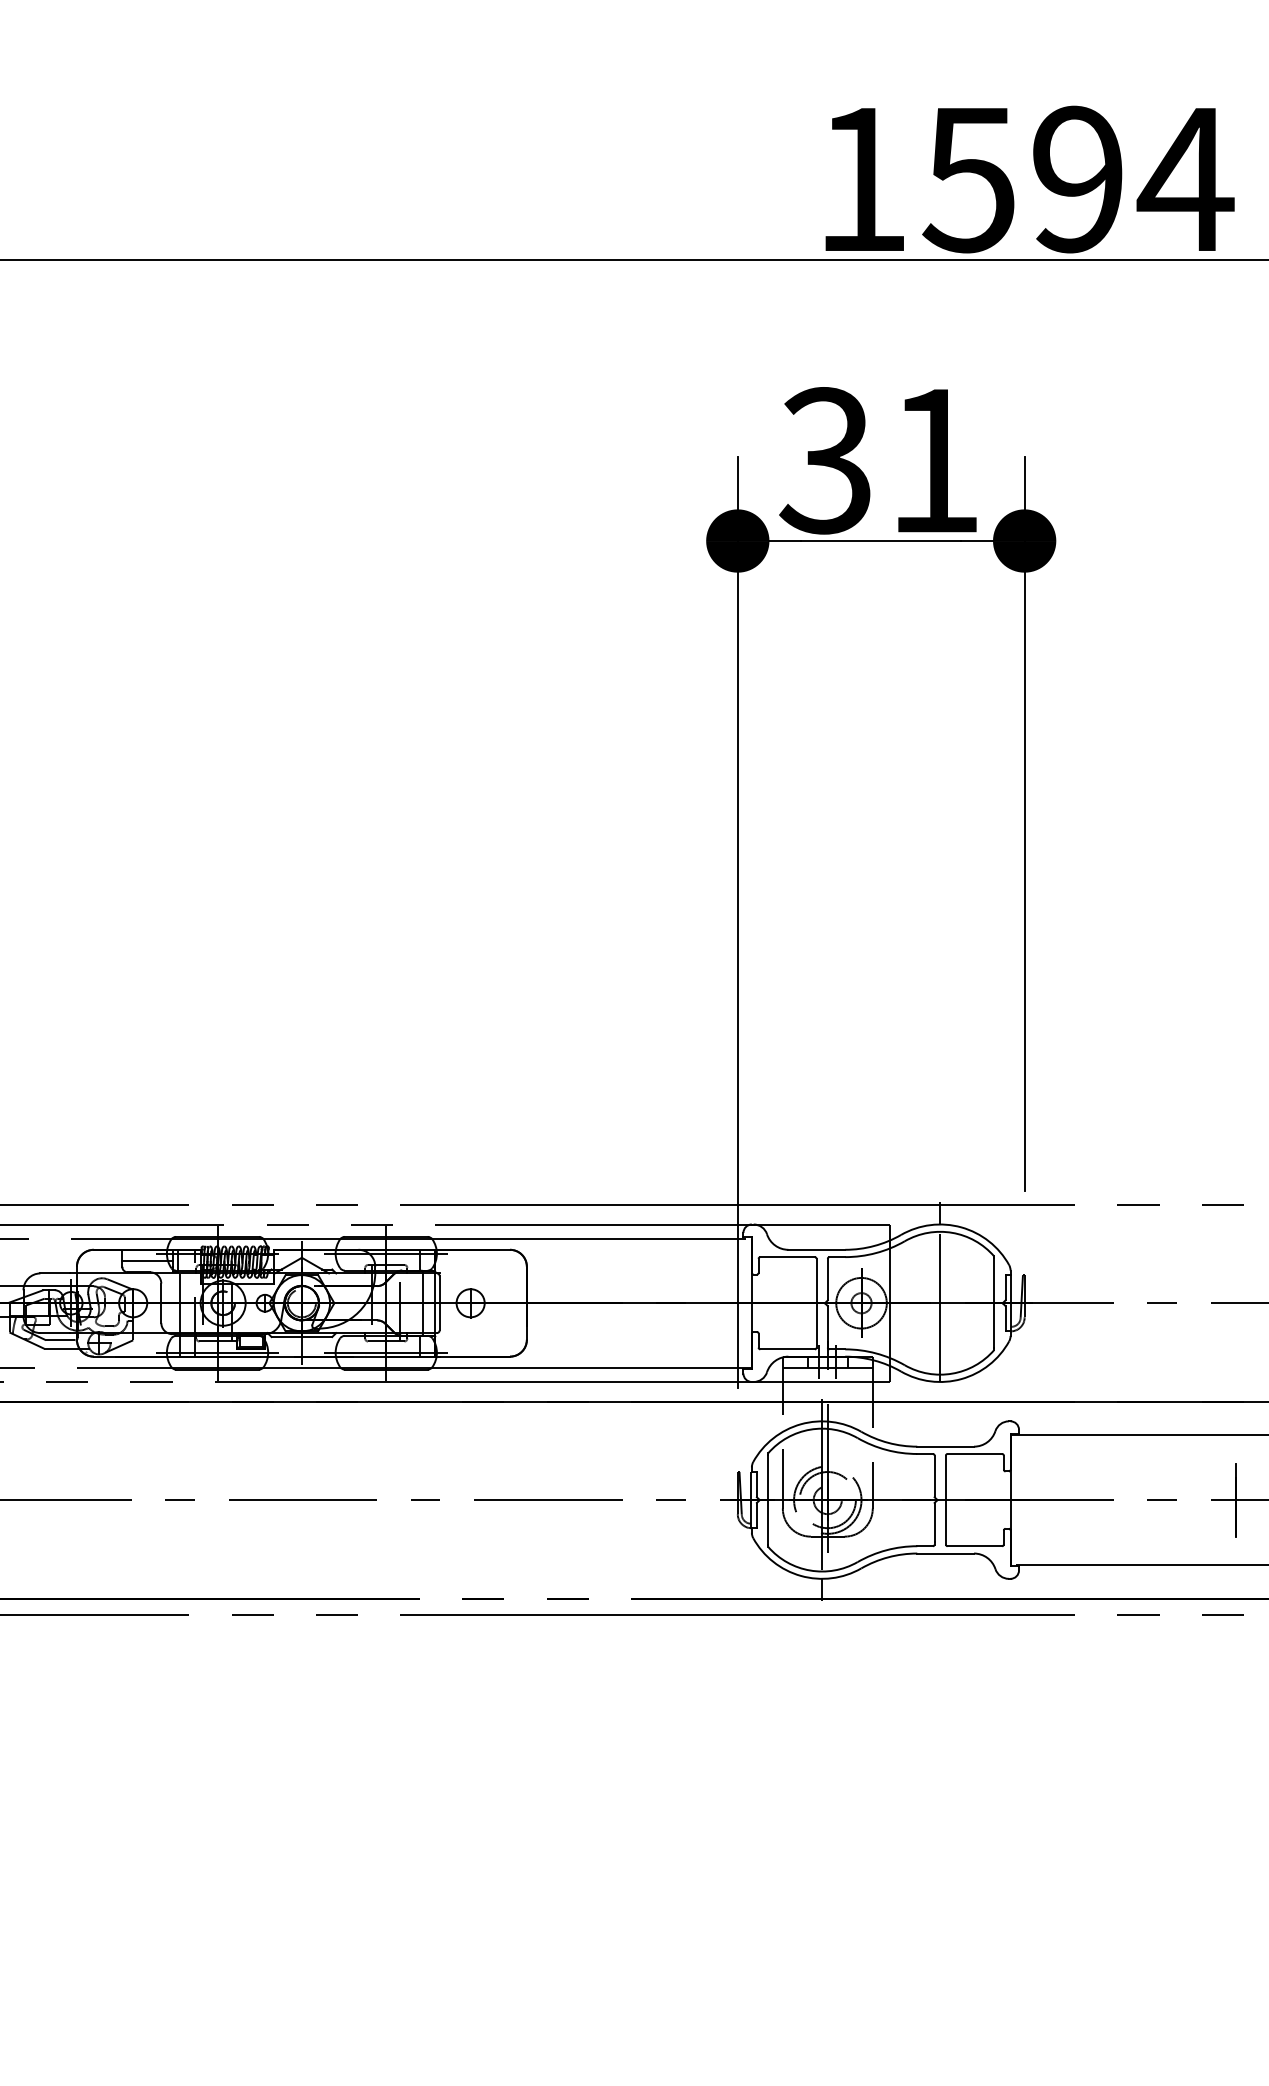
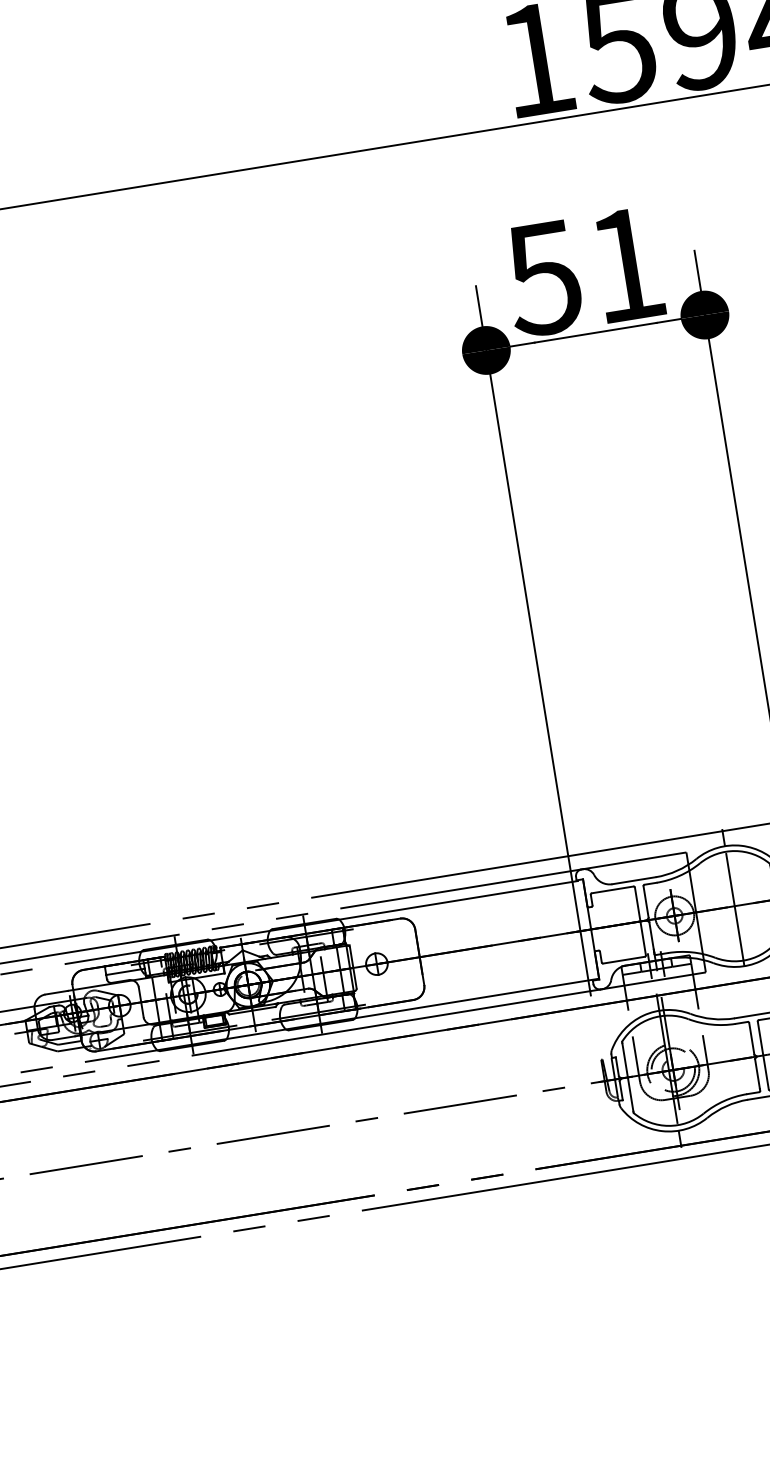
text: (824, 460) -> (542, 278), 31 -> 51

